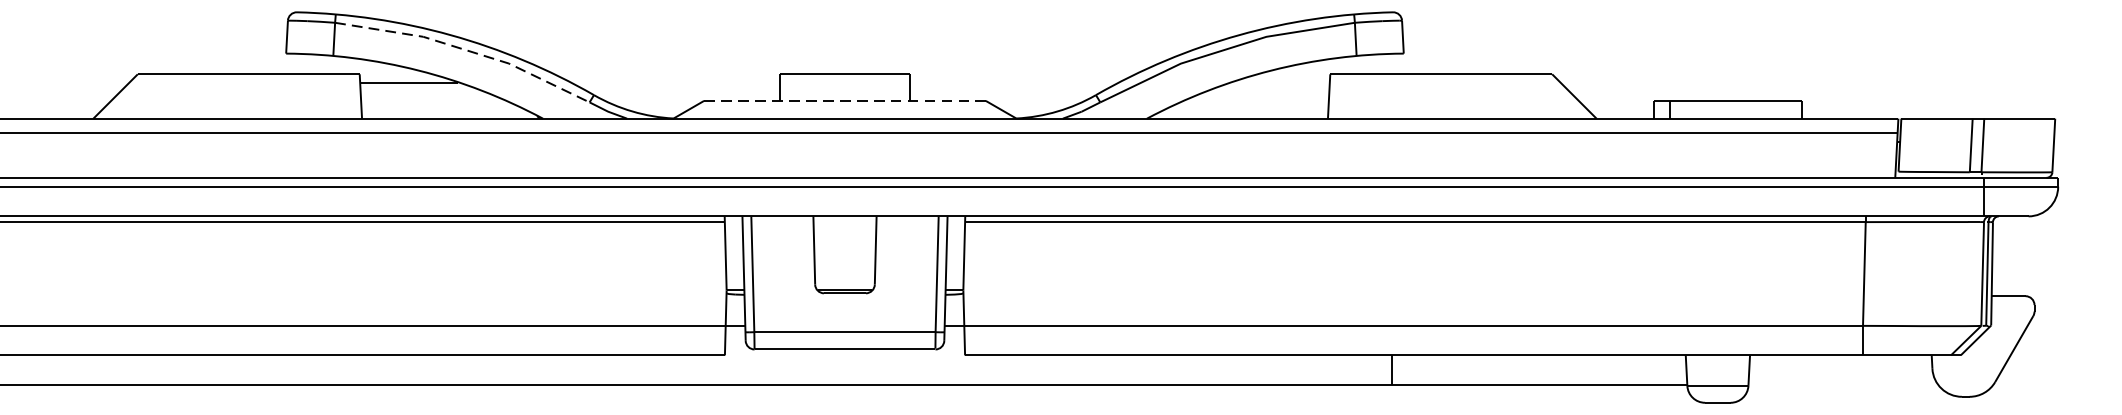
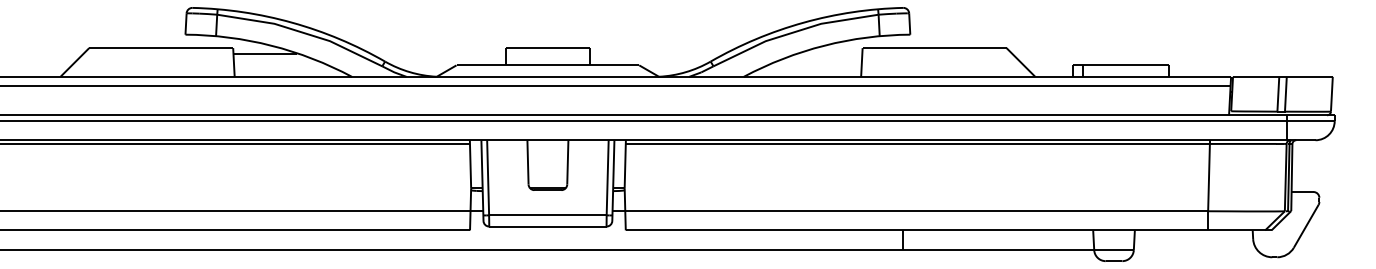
line: (466, 50) -> (302, 32), dashed -> solid
line: (845, 101) -> (548, 65), dashed -> solid

